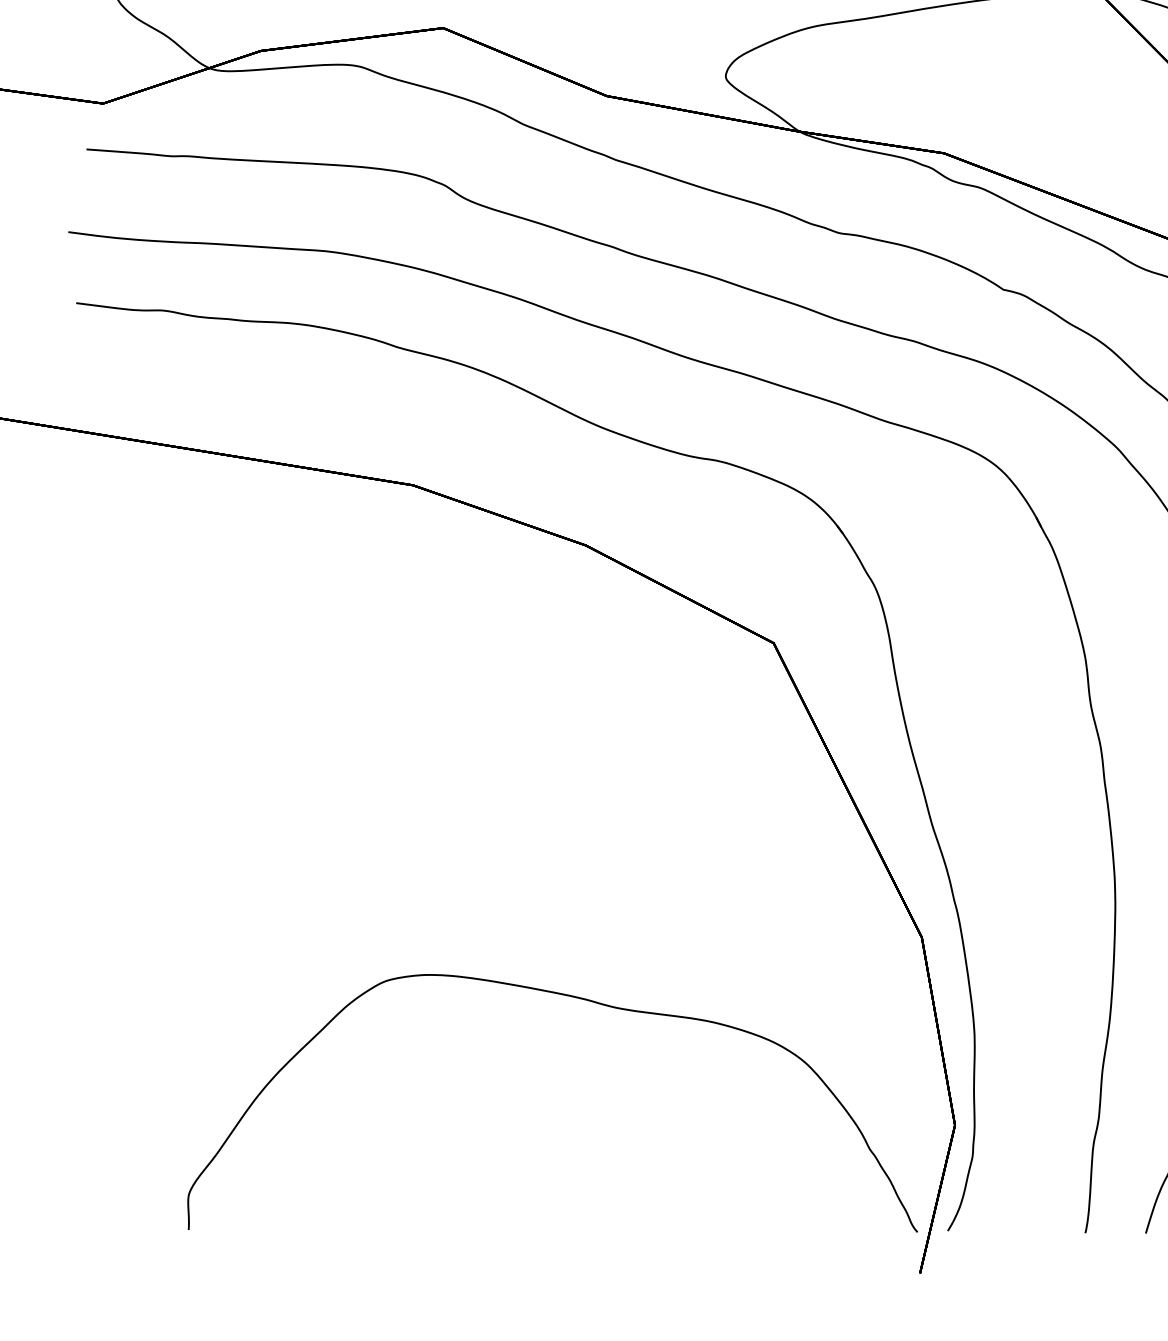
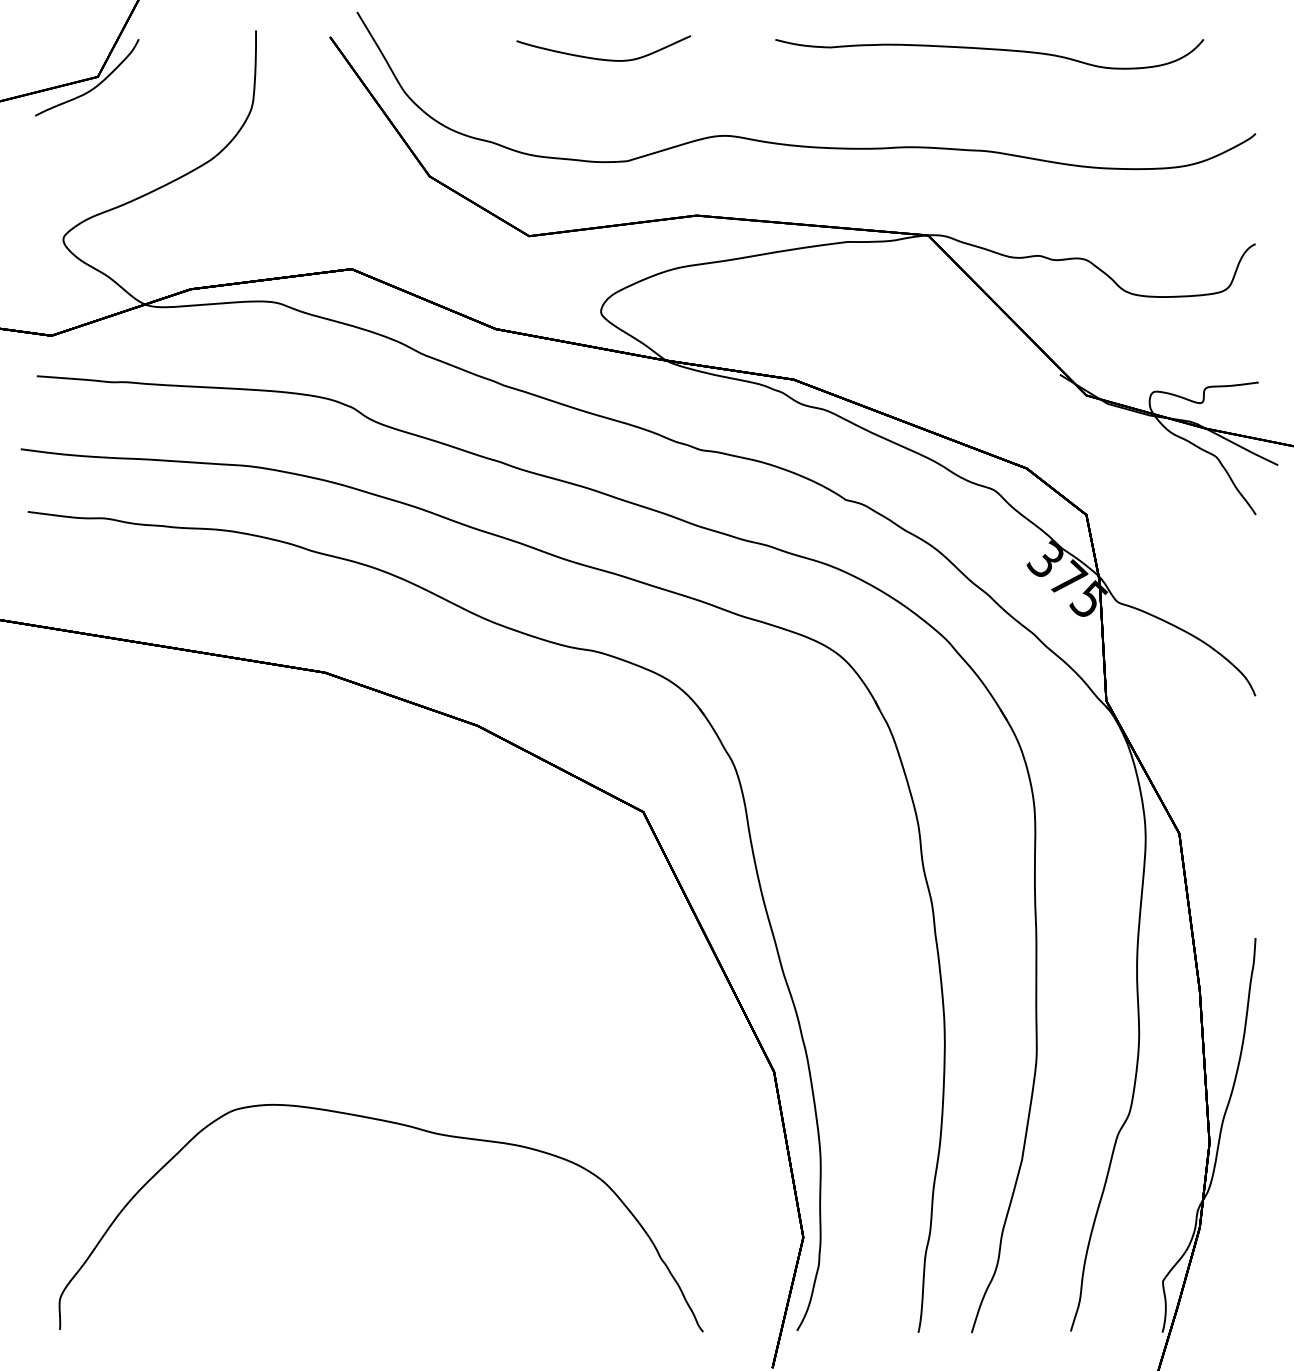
curve: (574, 998) -> (400, 1125), moved

